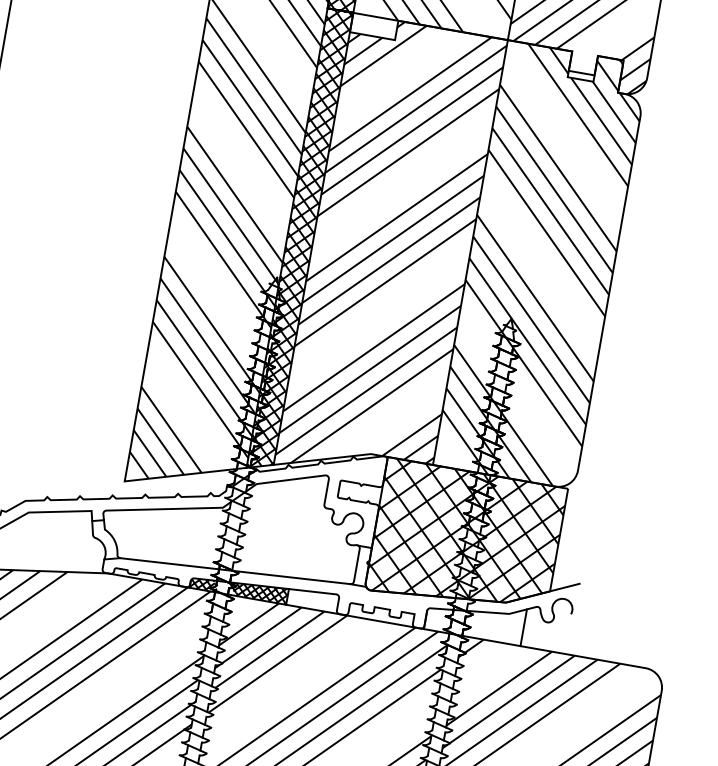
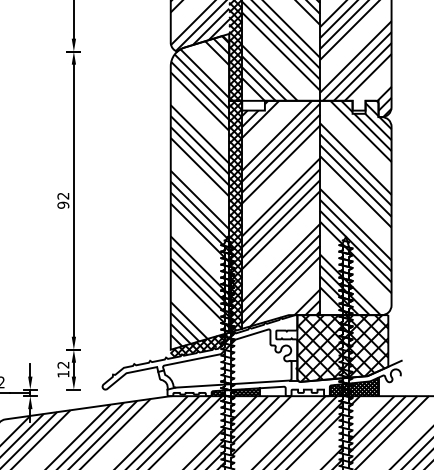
hatch: (189, 482) -> (202, 344), added
hatch: (474, 618) -> (353, 386), added

